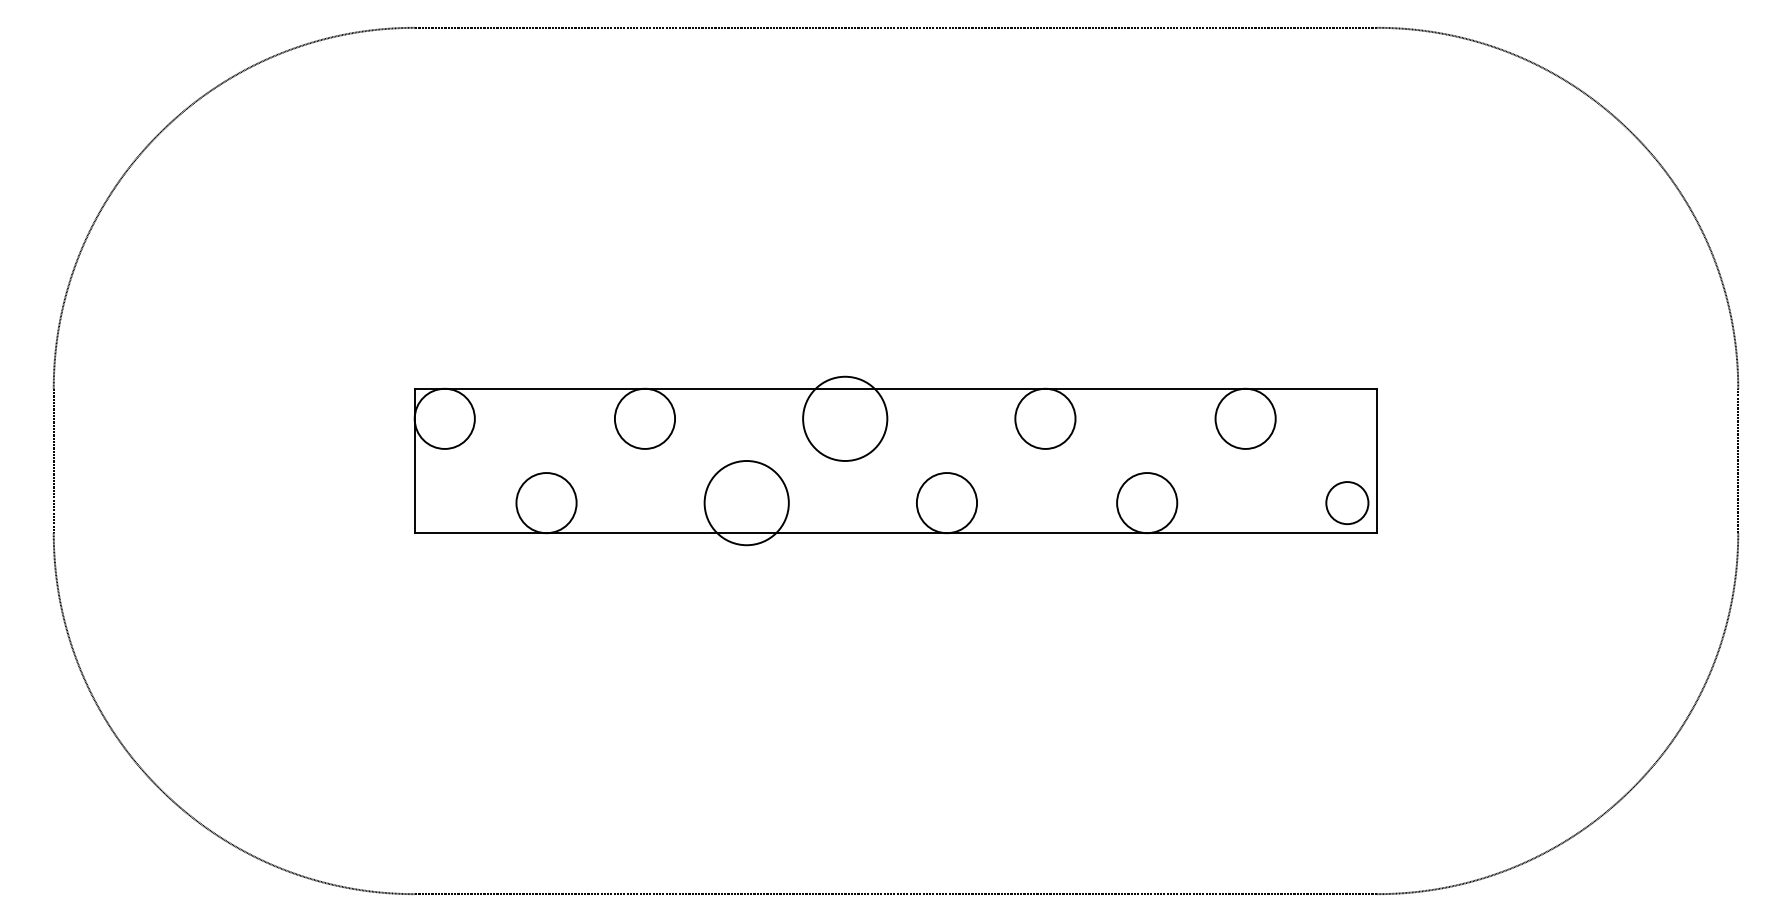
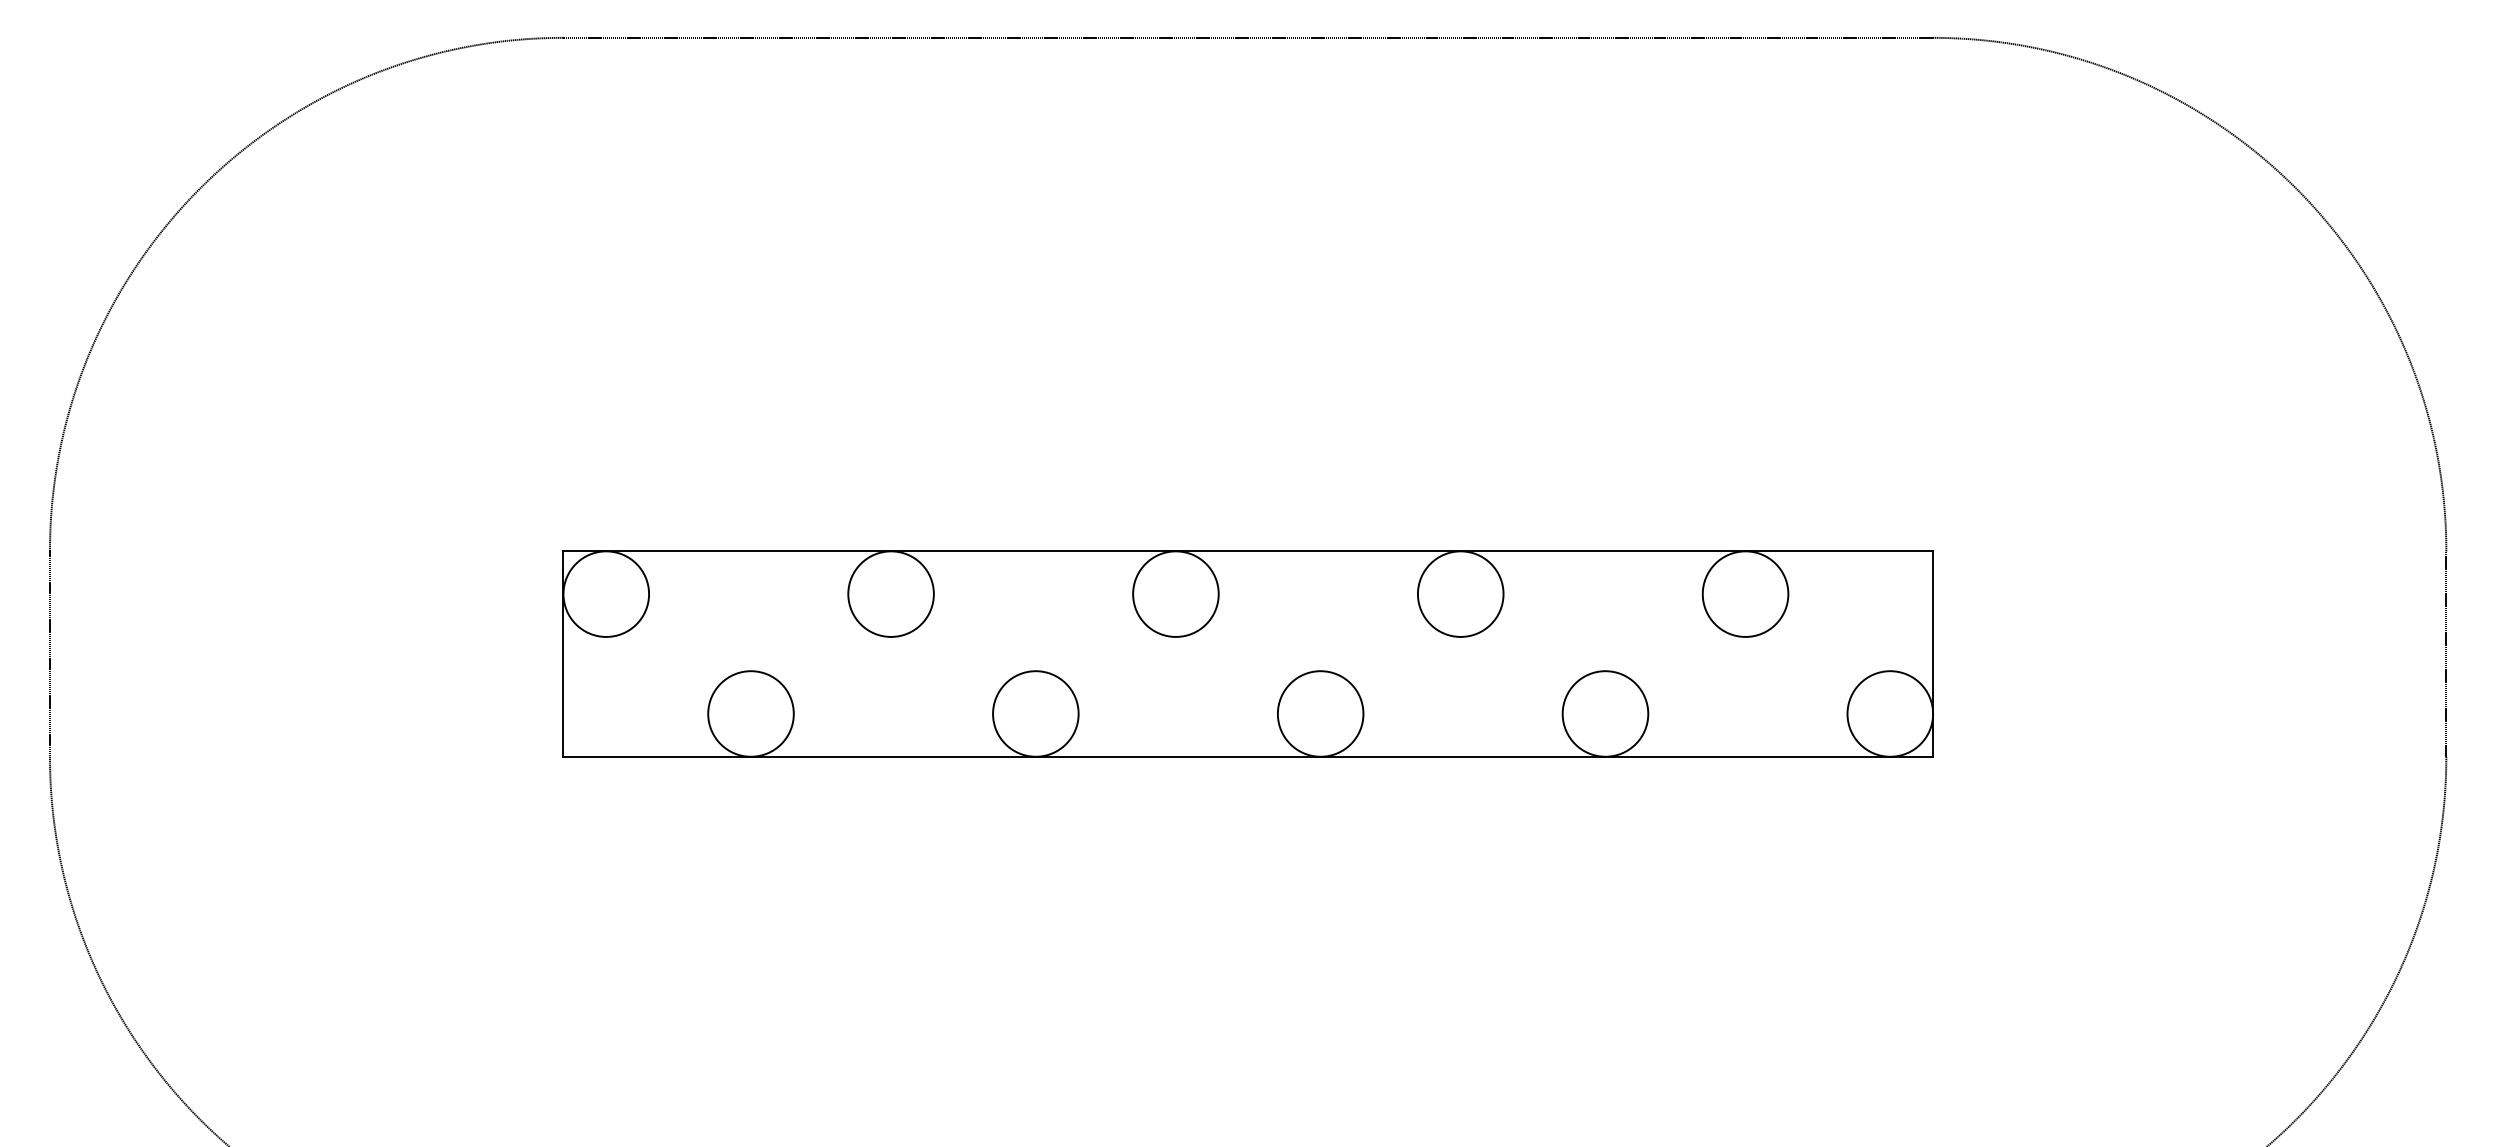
circle: (845, 418) -> (1176, 593), size x0.71
circle: (746, 503) -> (1035, 714), size x0.71
circle: (1347, 503) -> (1890, 714), size x1.43

